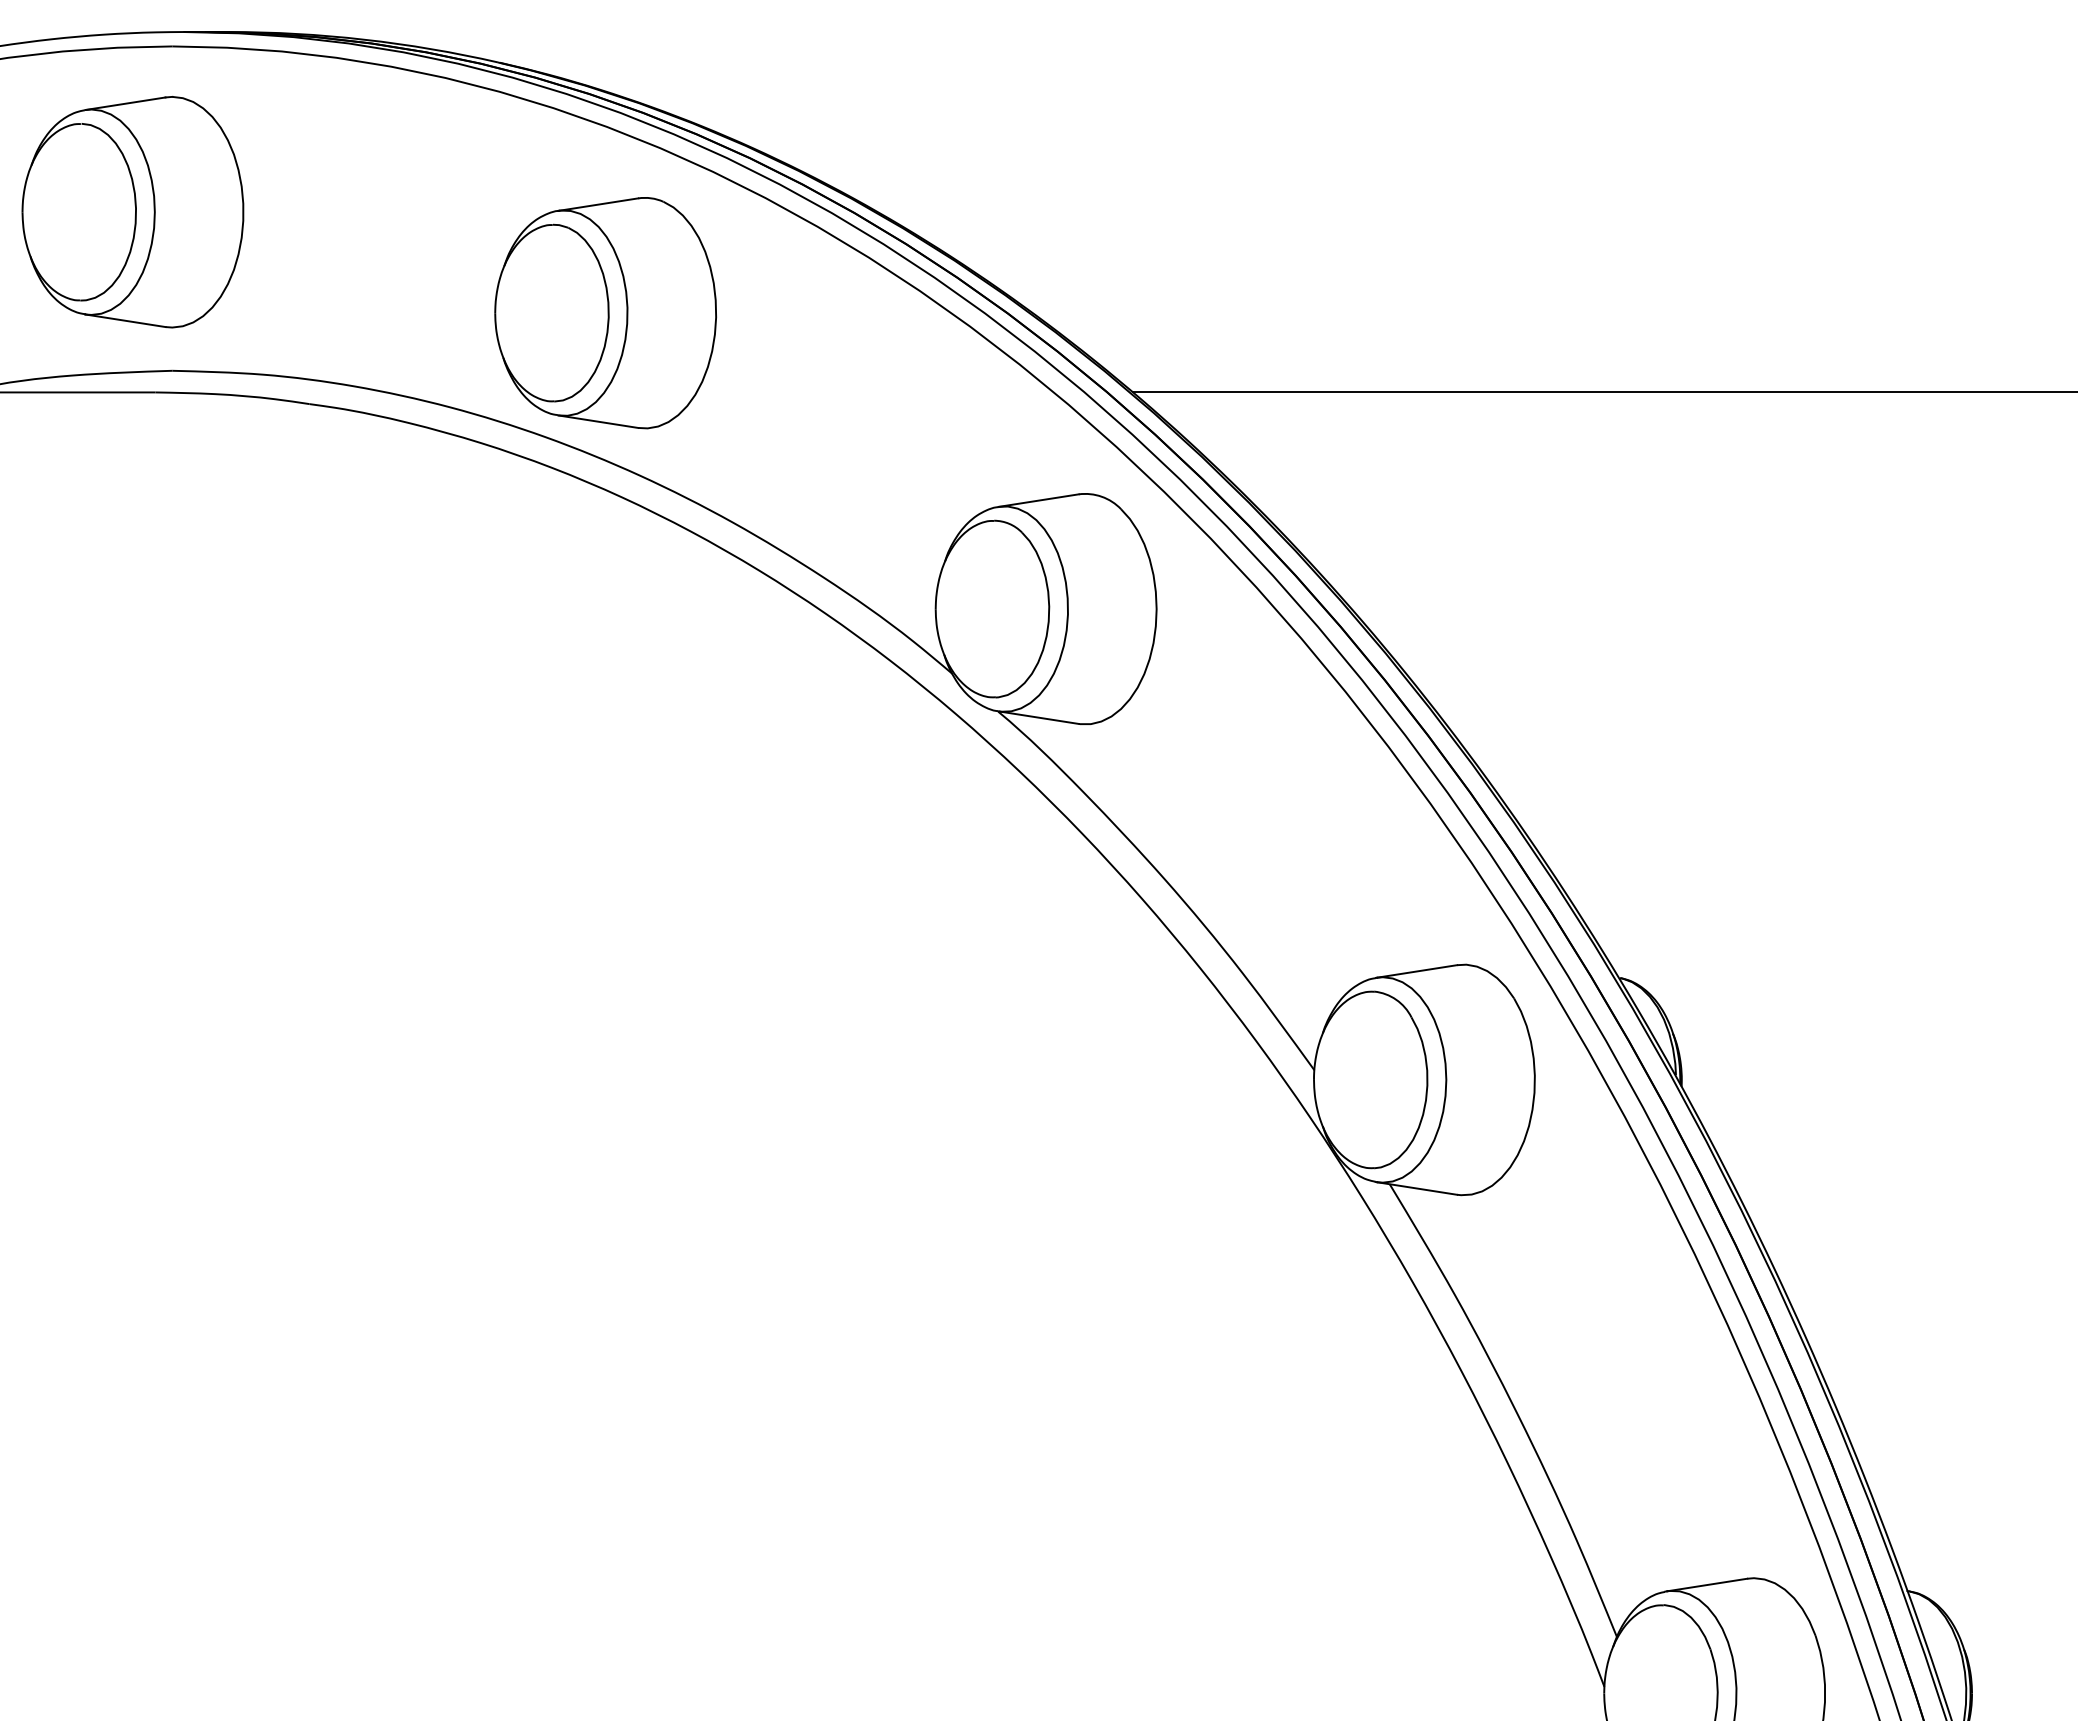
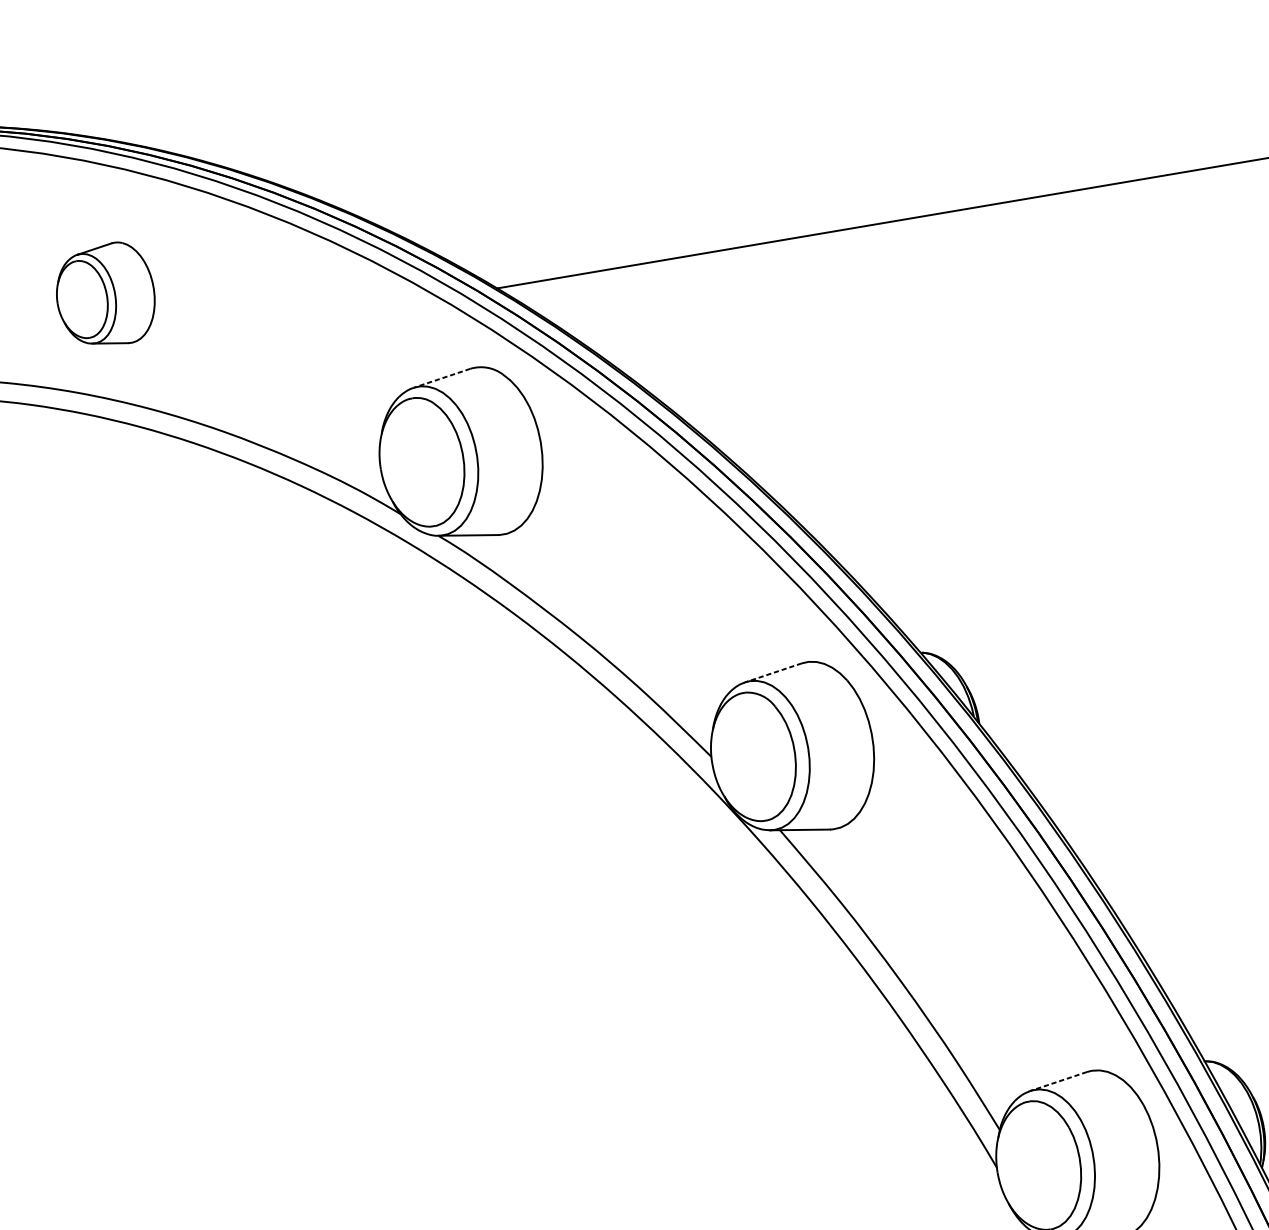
part: (605, 313) -> (105, 295), size x0.6
line: (1038, 500) -> (441, 378), solid -> dashed
line: (1416, 971) -> (773, 672), solid -> dashed
line: (1707, 1585) -> (1059, 1081), solid -> dashed

